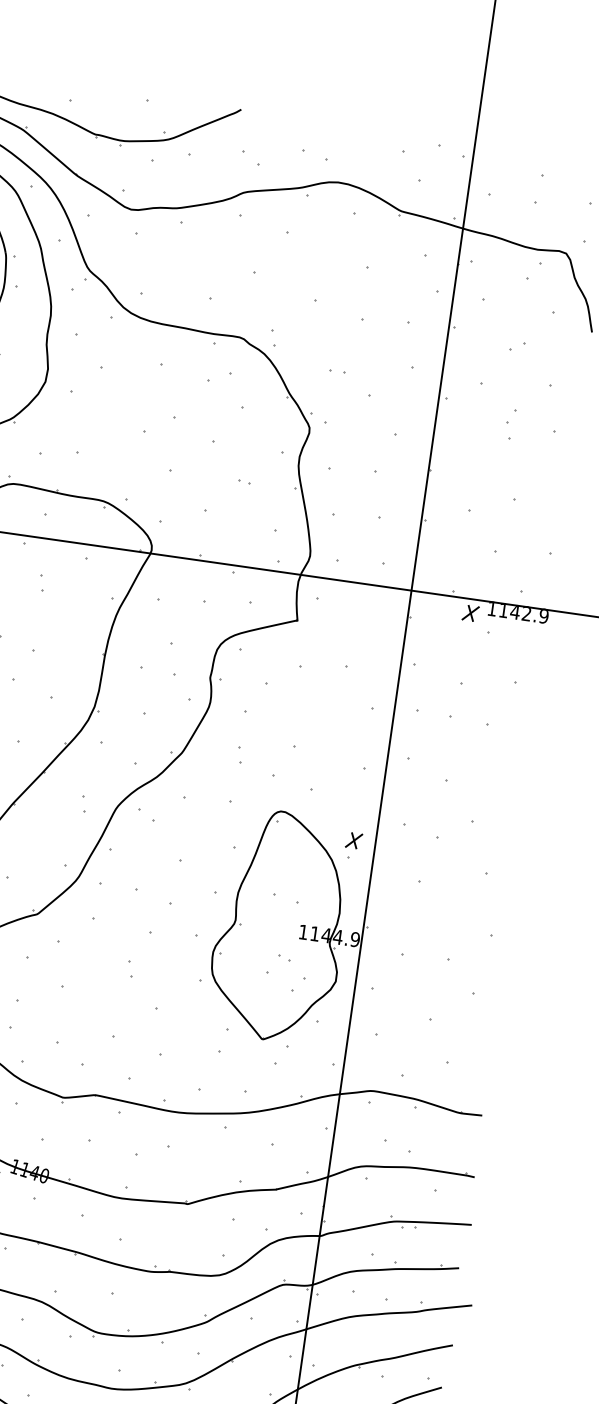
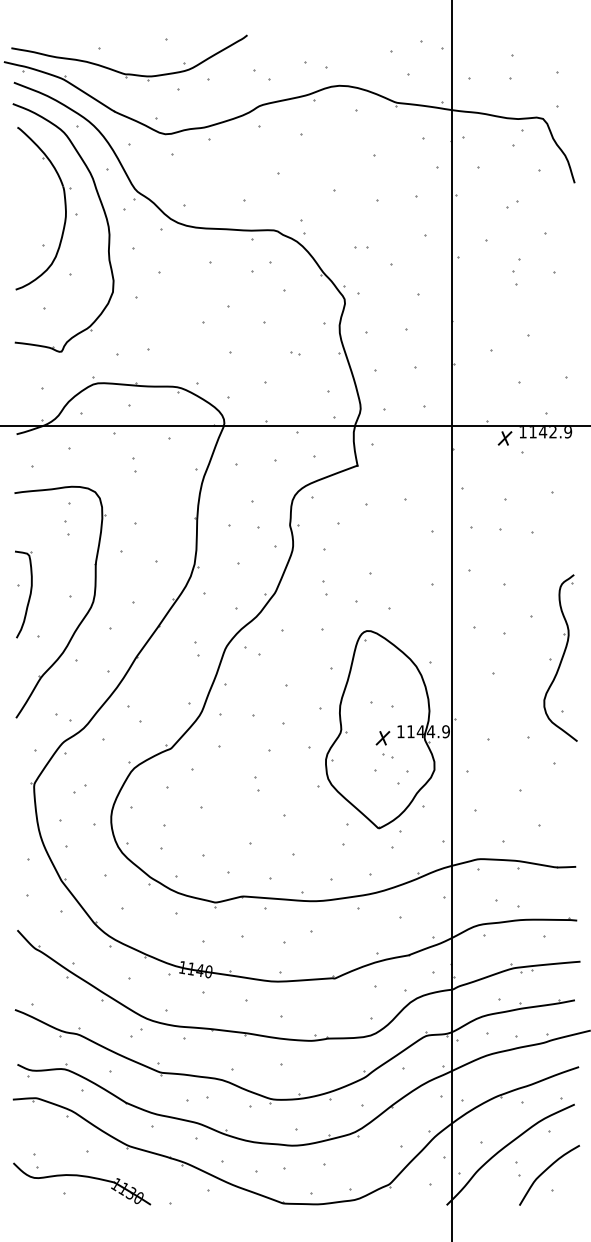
part: (353, 840) -> (382, 738), moved
part: (498, 873) -> (560, 657), added

